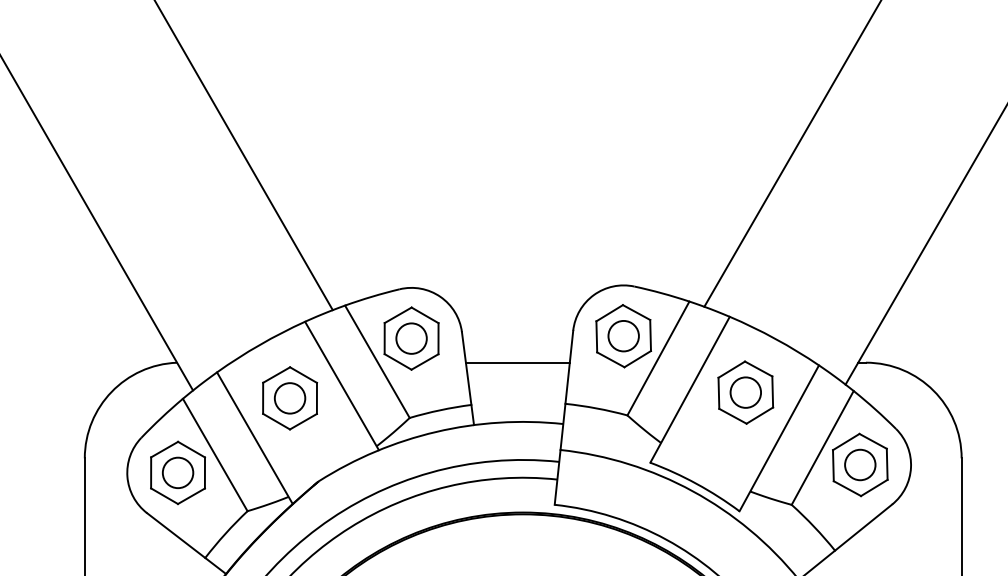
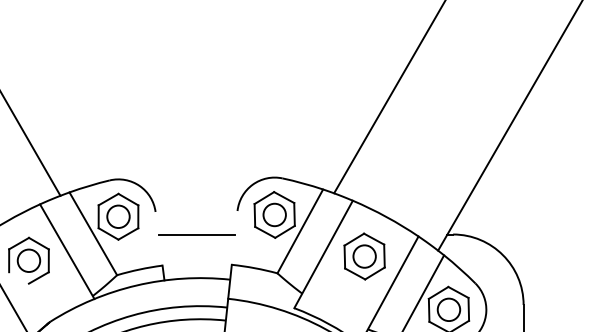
line: (569, 366) -> (234, 237), removed
line: (466, 368) -> (158, 238), removed
line: (276, 421) -> (19, 277), removed

